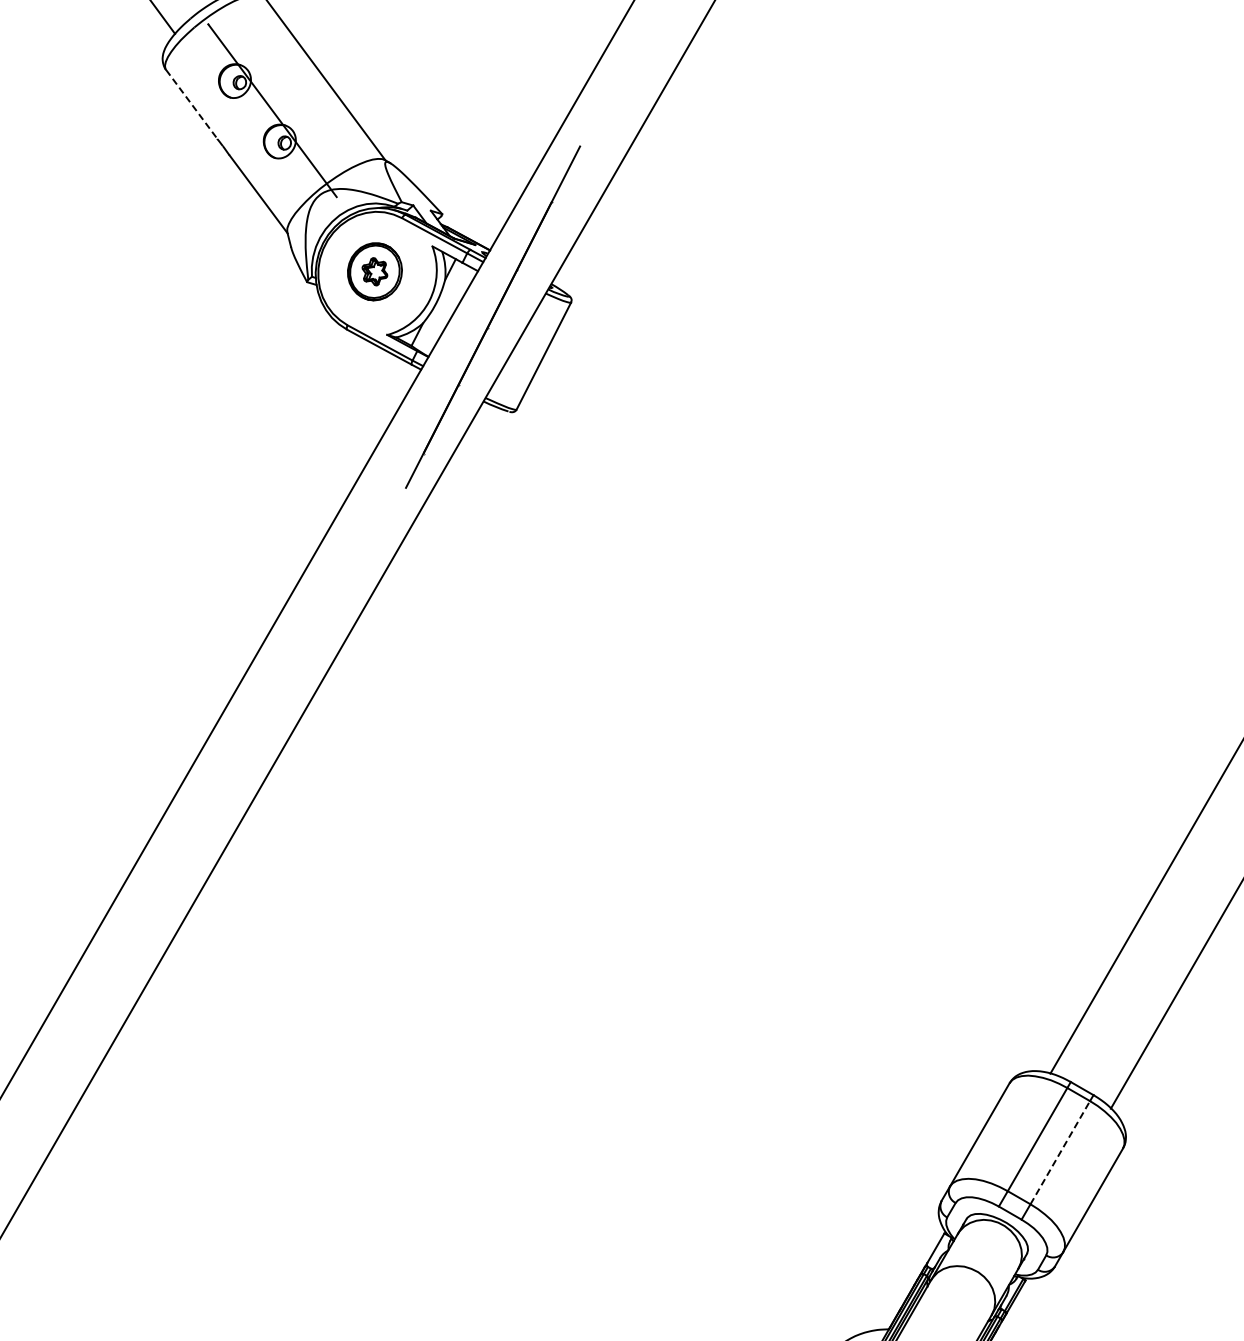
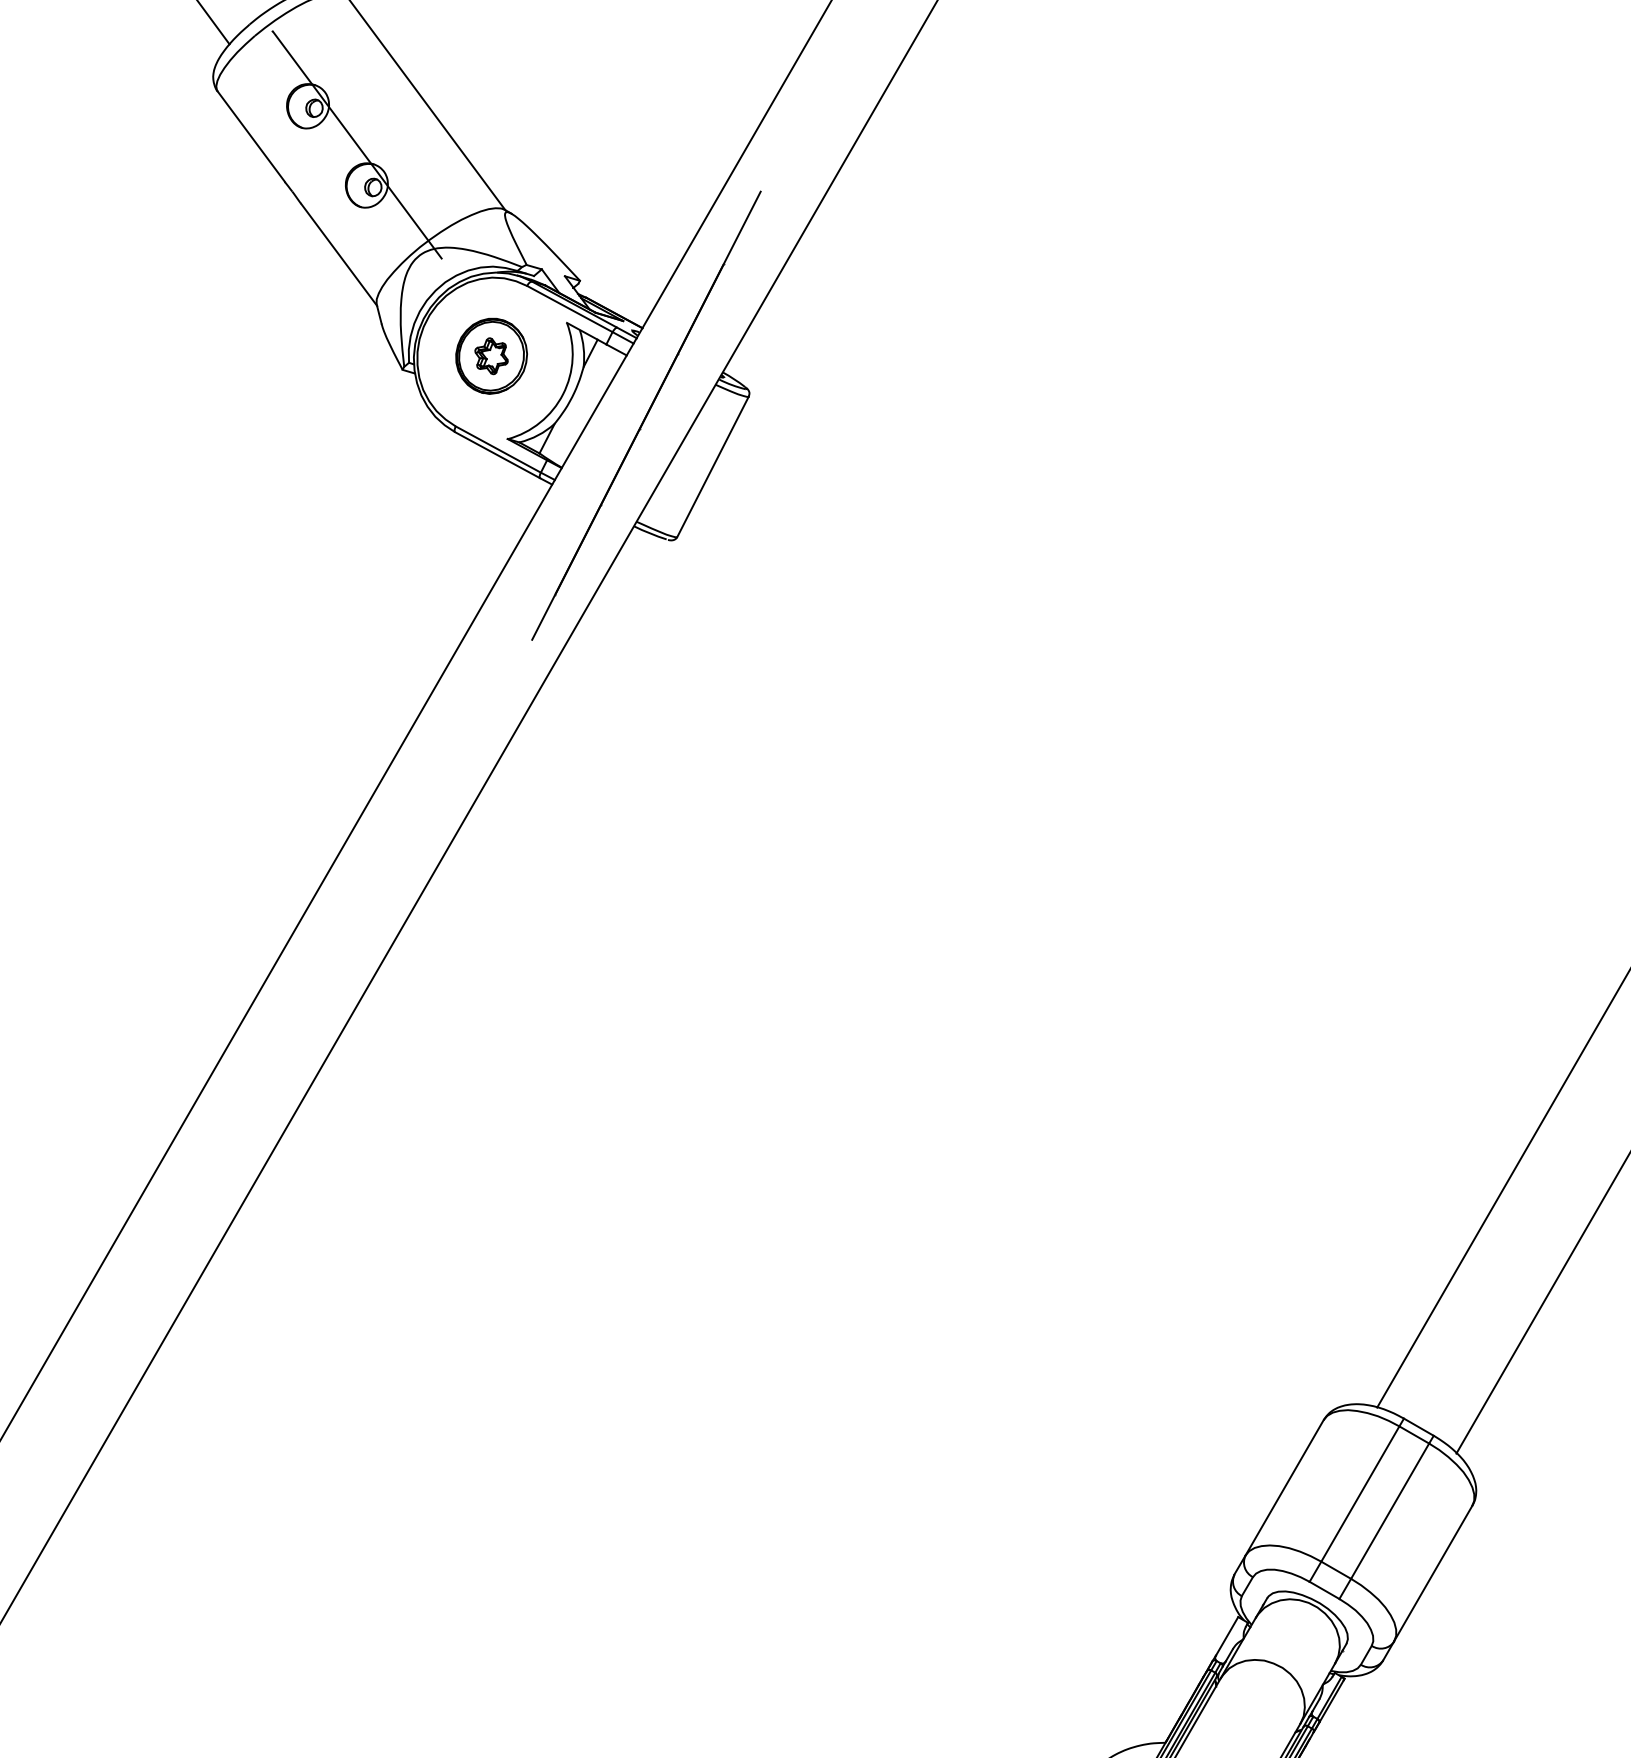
line: (191, 104) -> (251, 136), dashed -> solid
line: (1060, 1152) -> (1390, 1510), dashed -> solid

